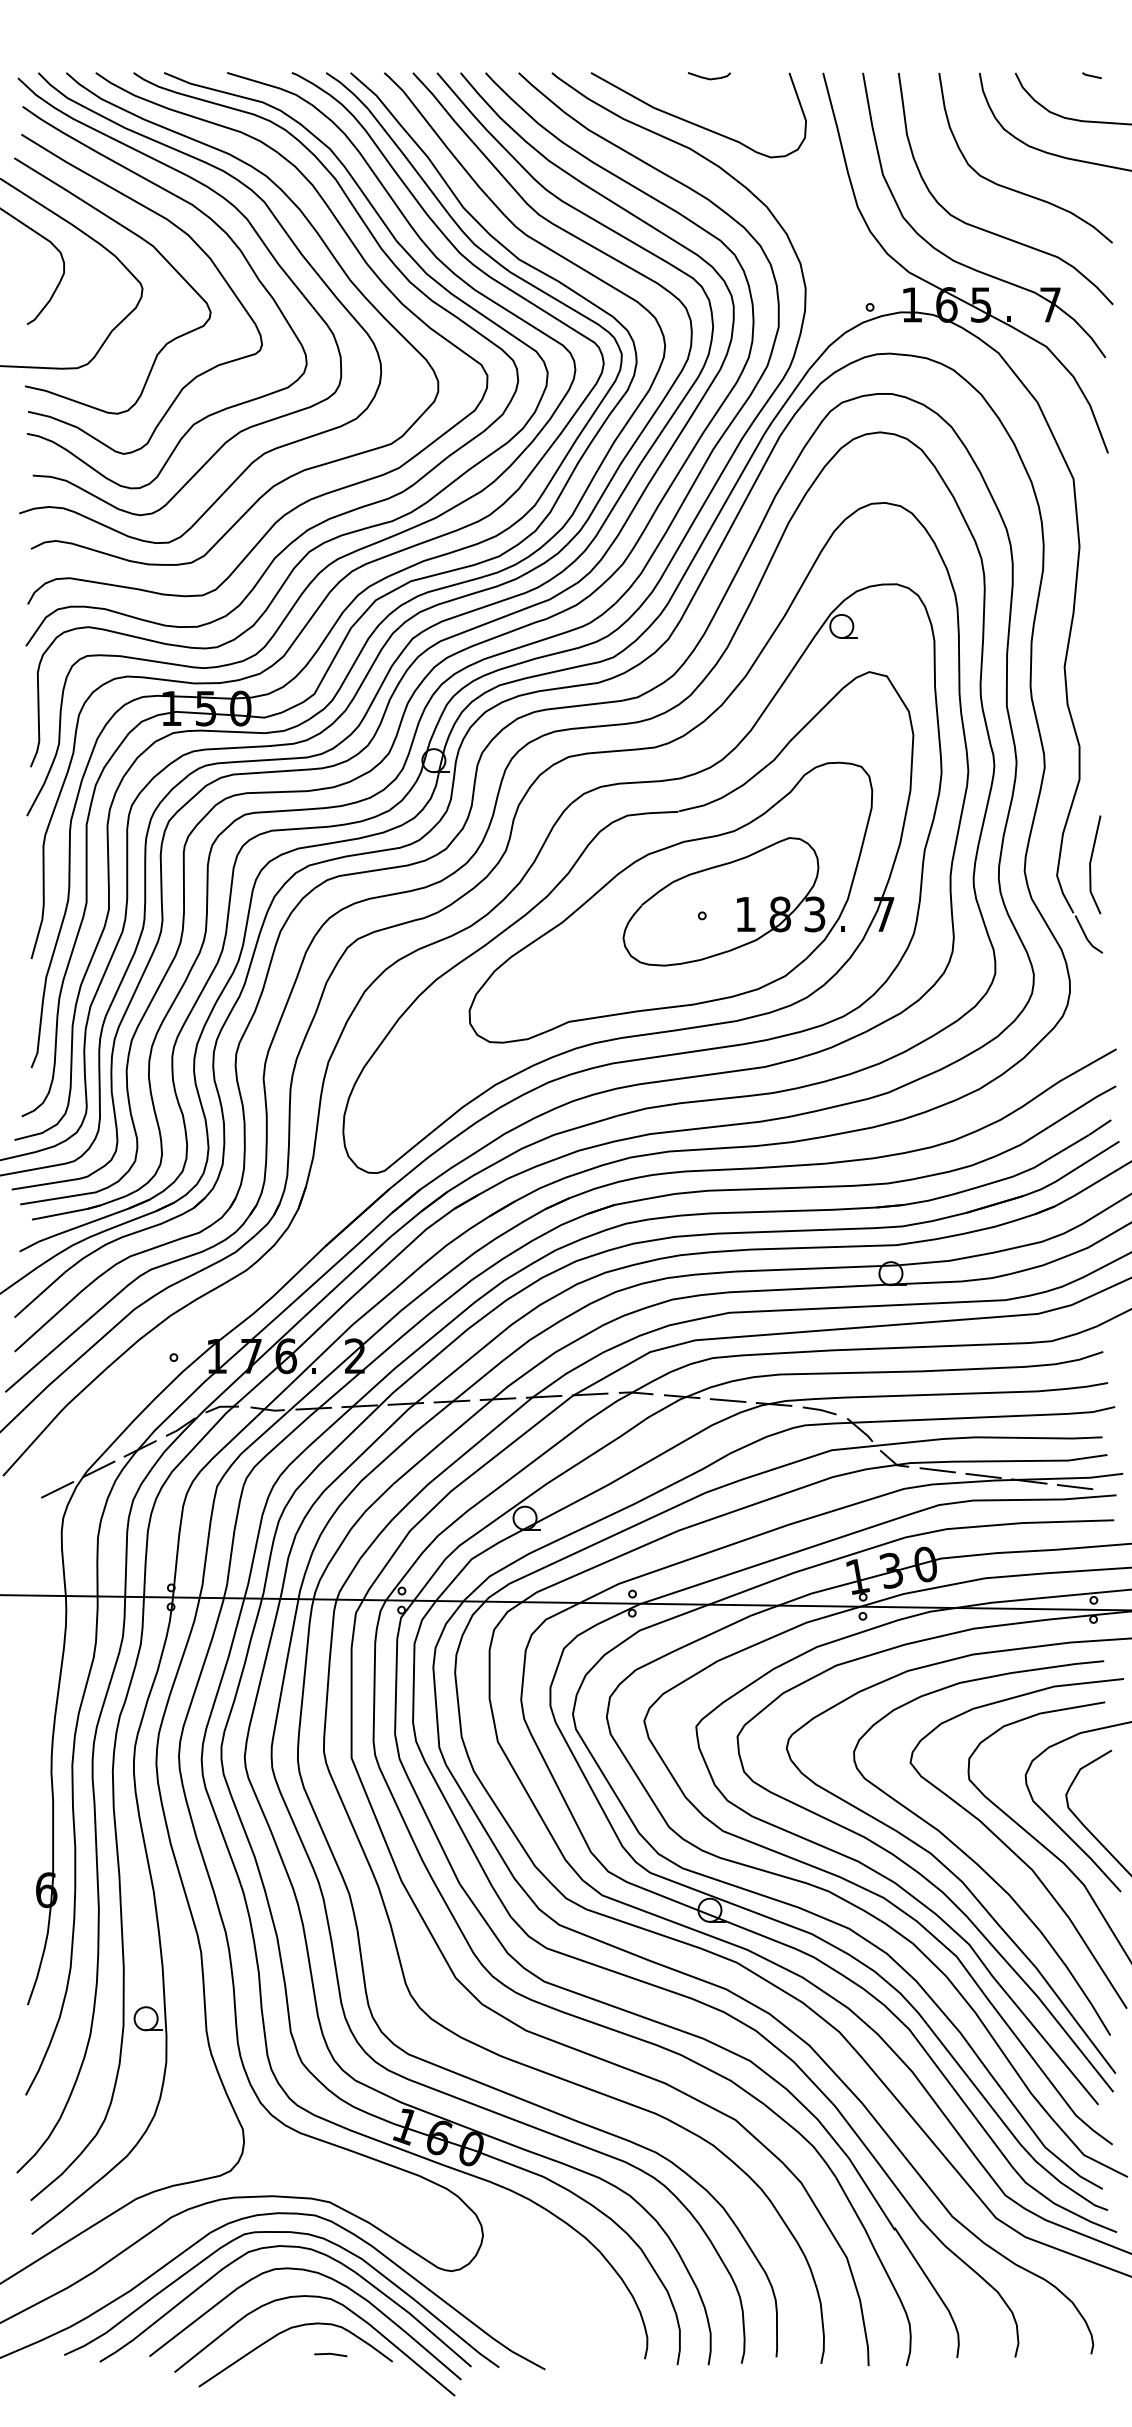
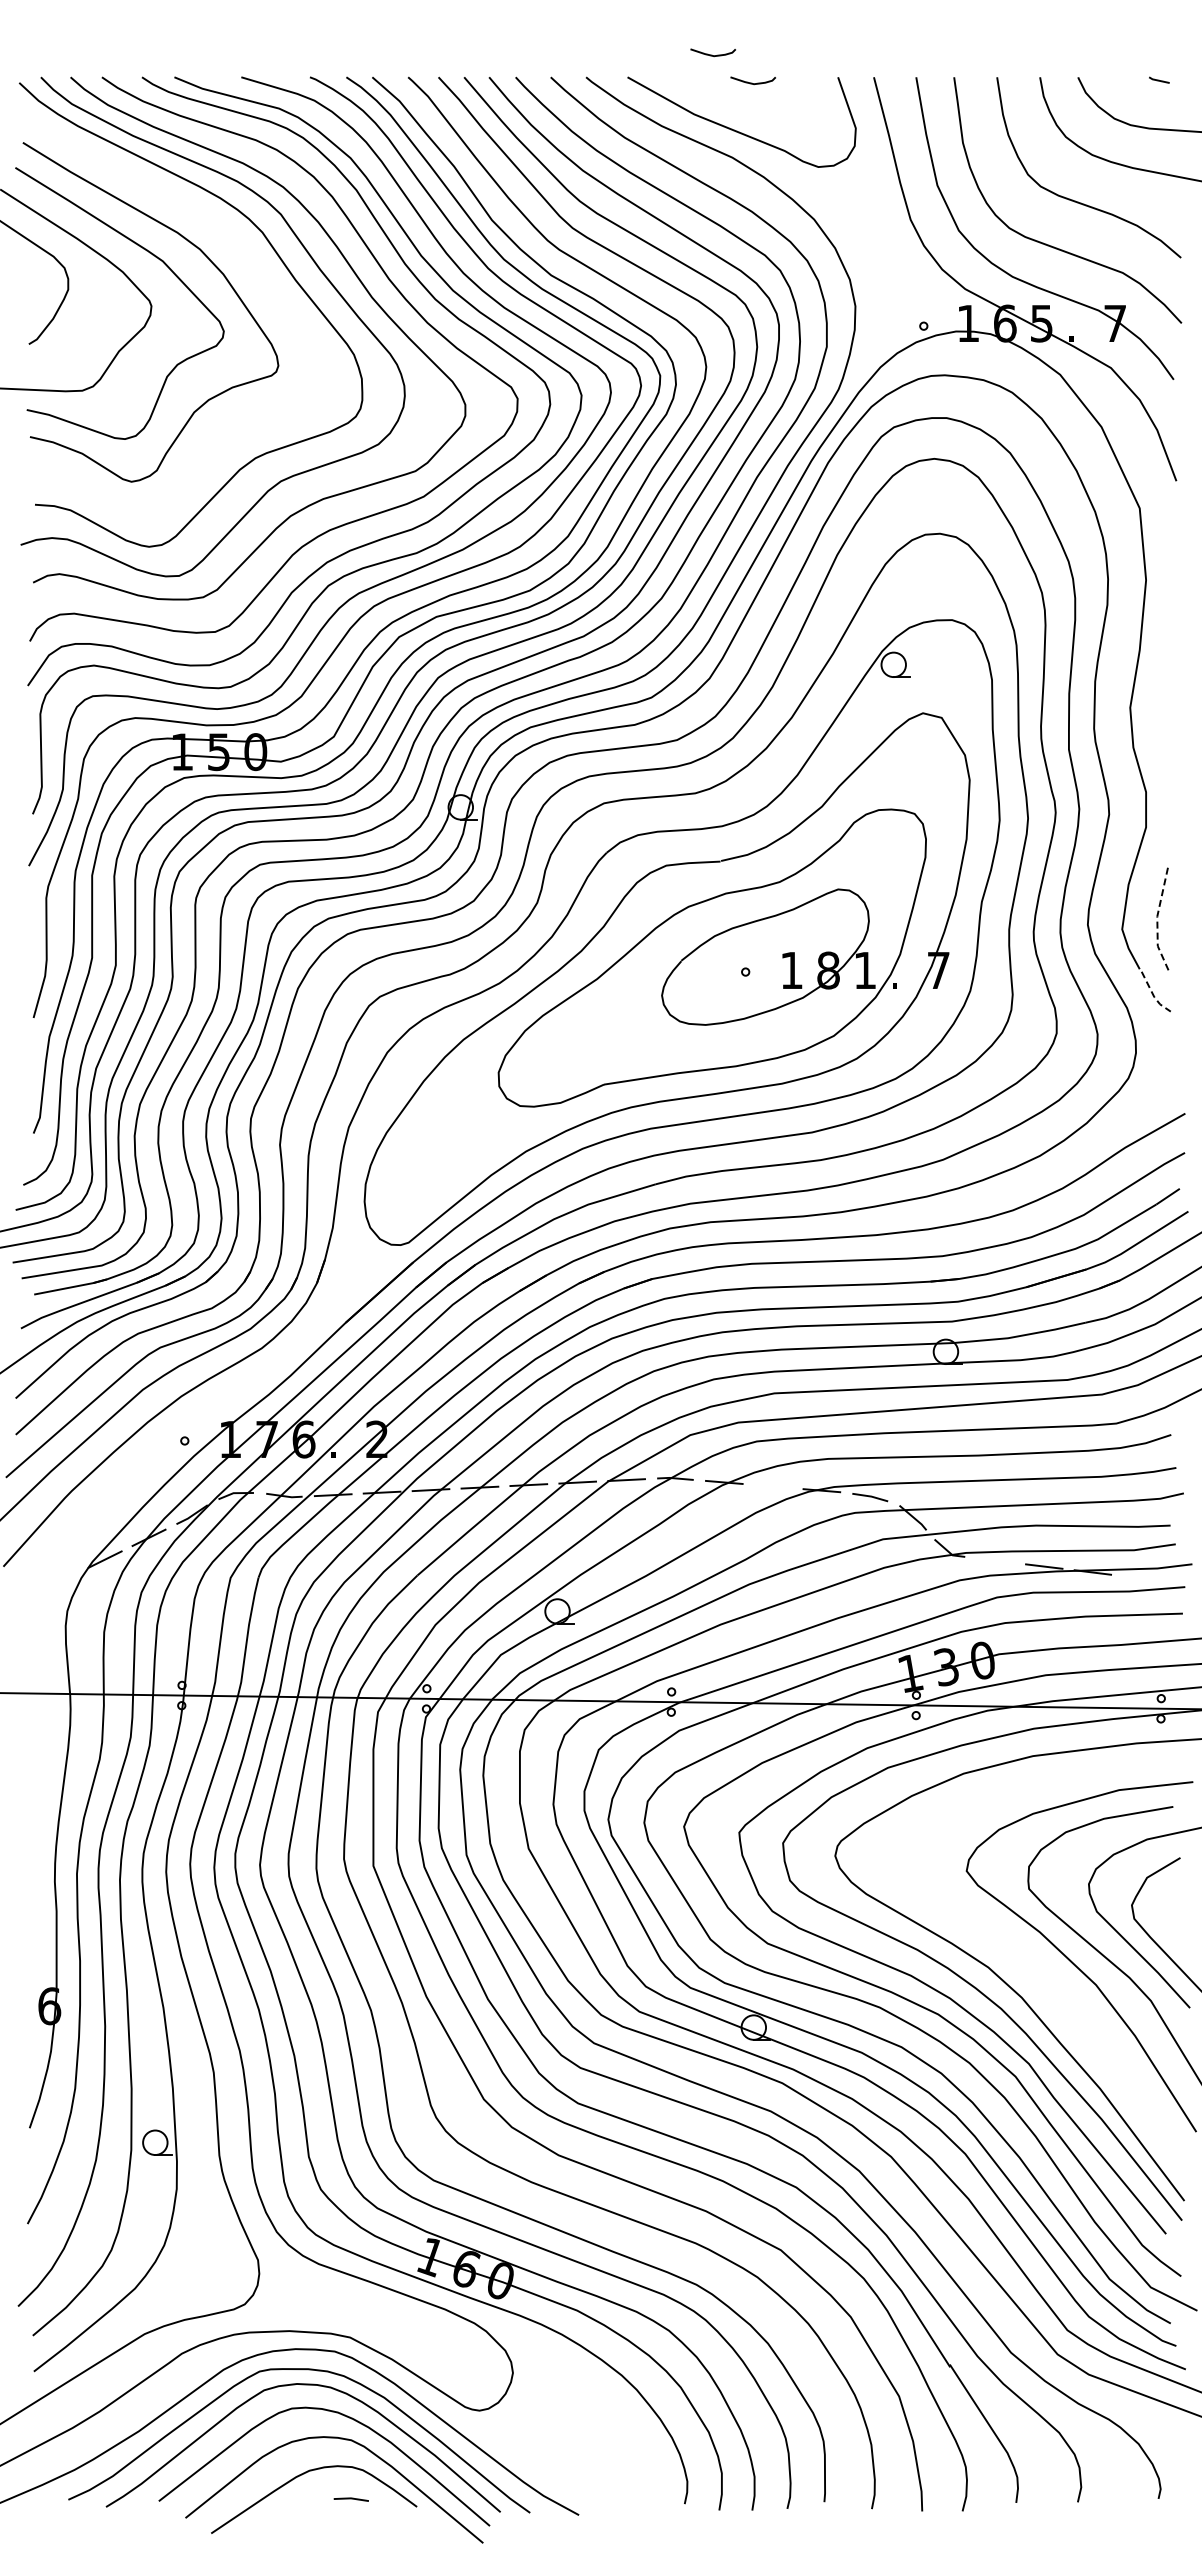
curve: (671, 51) -> (712, 54), added
curve: (231, 240) -> (245, 255), removed
line: (1090, 865) -> (1157, 918), solid -> dashed
text: (815, 914) -> (865, 970), 3 -> 1
line: (1086, 937) -> (1153, 995), solid -> dashed
line: (727, 1400) -> (772, 1486), removed
line: (937, 1470) -> (995, 1560), removed
line: (1075, 1487) -> (1141, 1578), removed
line: (56, 1490) -> (60, 1581), removed
curve: (974, 1860) -> (1034, 1974), removed

